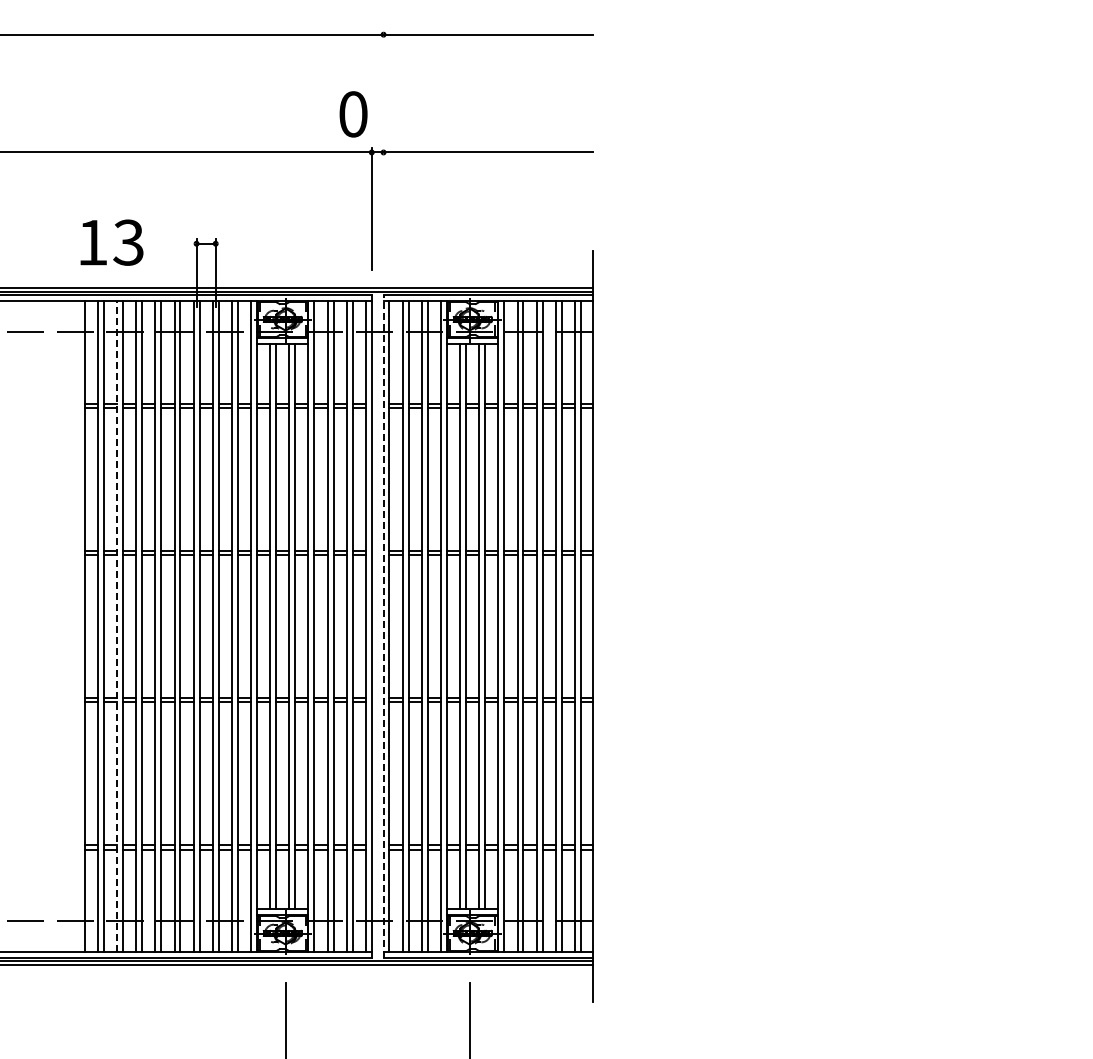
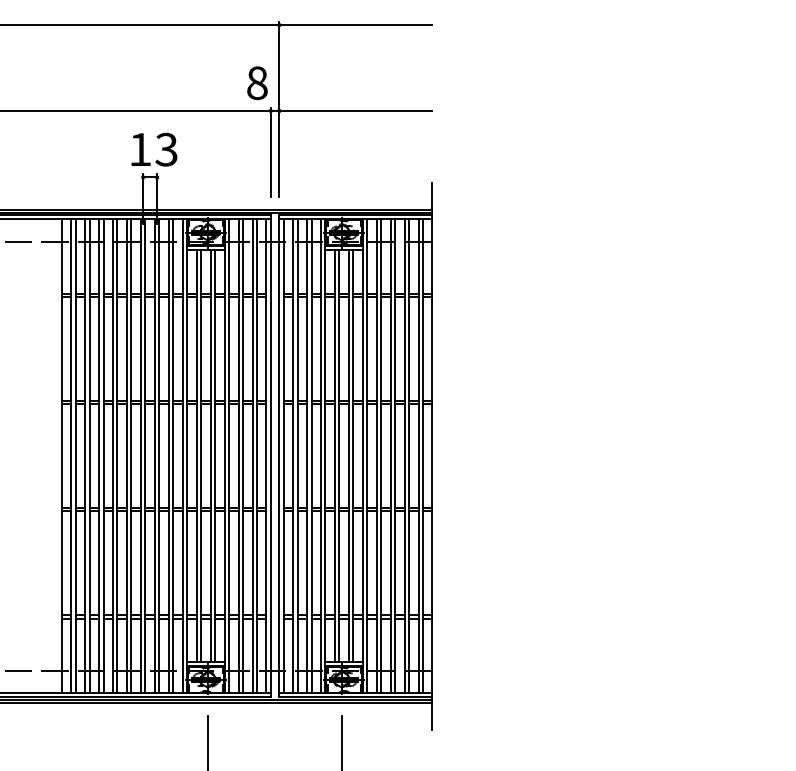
text: (353, 114) -> (257, 83), 0 -> 8
line: (383, 150) -> (279, 109), added
text: (111, 242) -> (154, 149), moved
line: (117, 626) -> (85, 456), dashed -> solid
line: (383, 626) -> (279, 456), dashed -> solid

